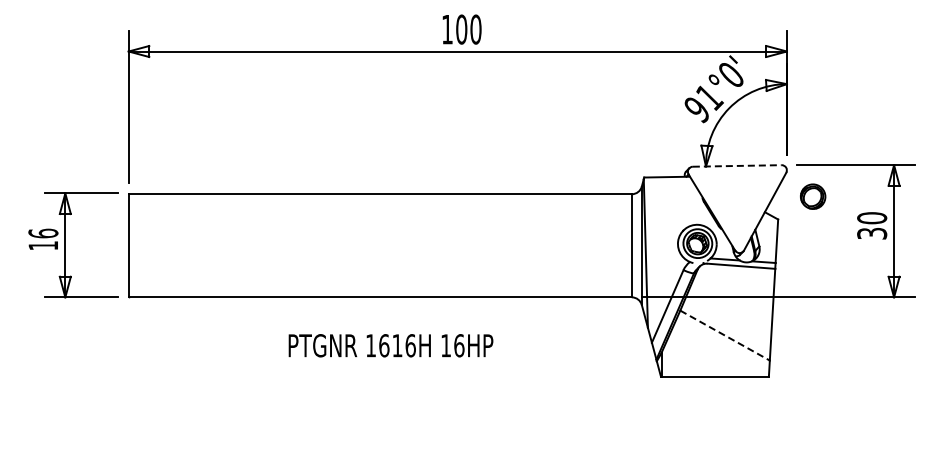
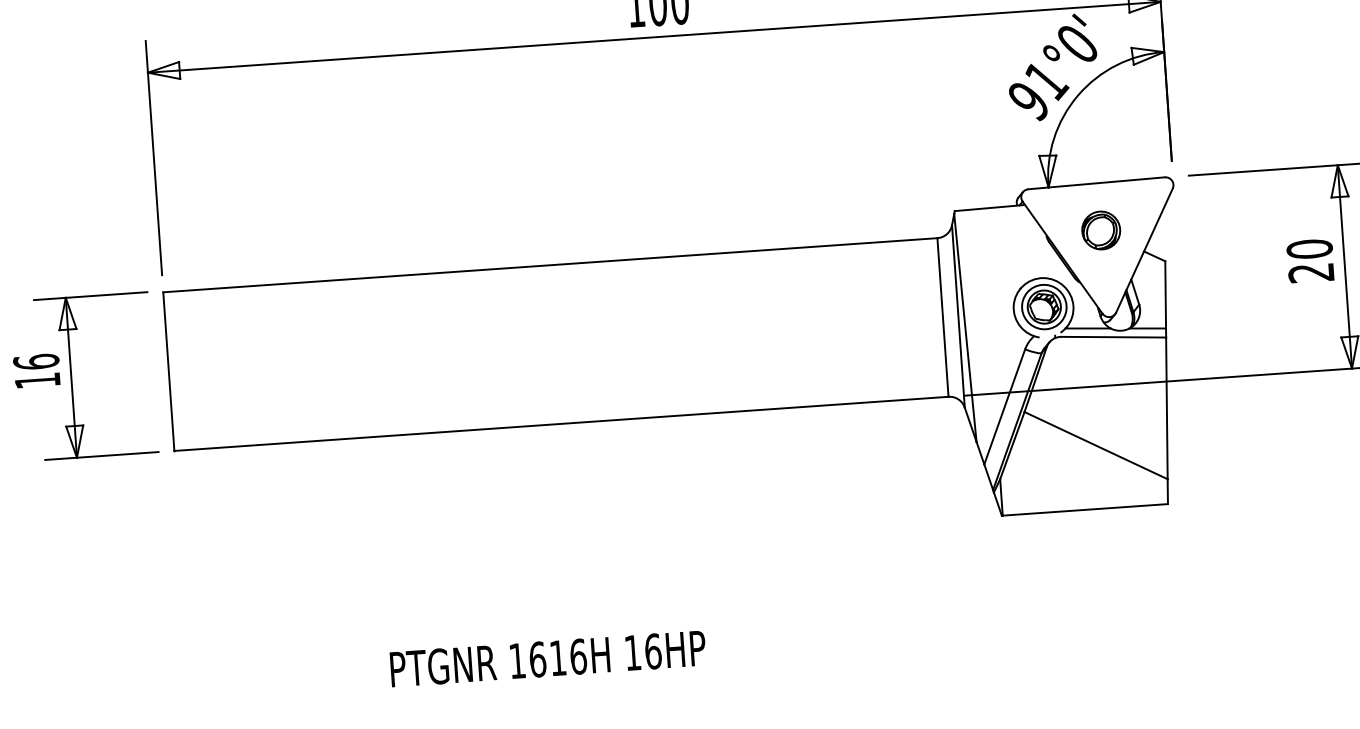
line: (737, 165) -> (1096, 182), dashed -> solid
part: (813, 196) -> (1101, 230), moved
text: (872, 233) -> (1311, 272), 30 -> 20
line: (725, 335) -> (1096, 445), dashed -> solid
text: (390, 345) -> (547, 658), moved

